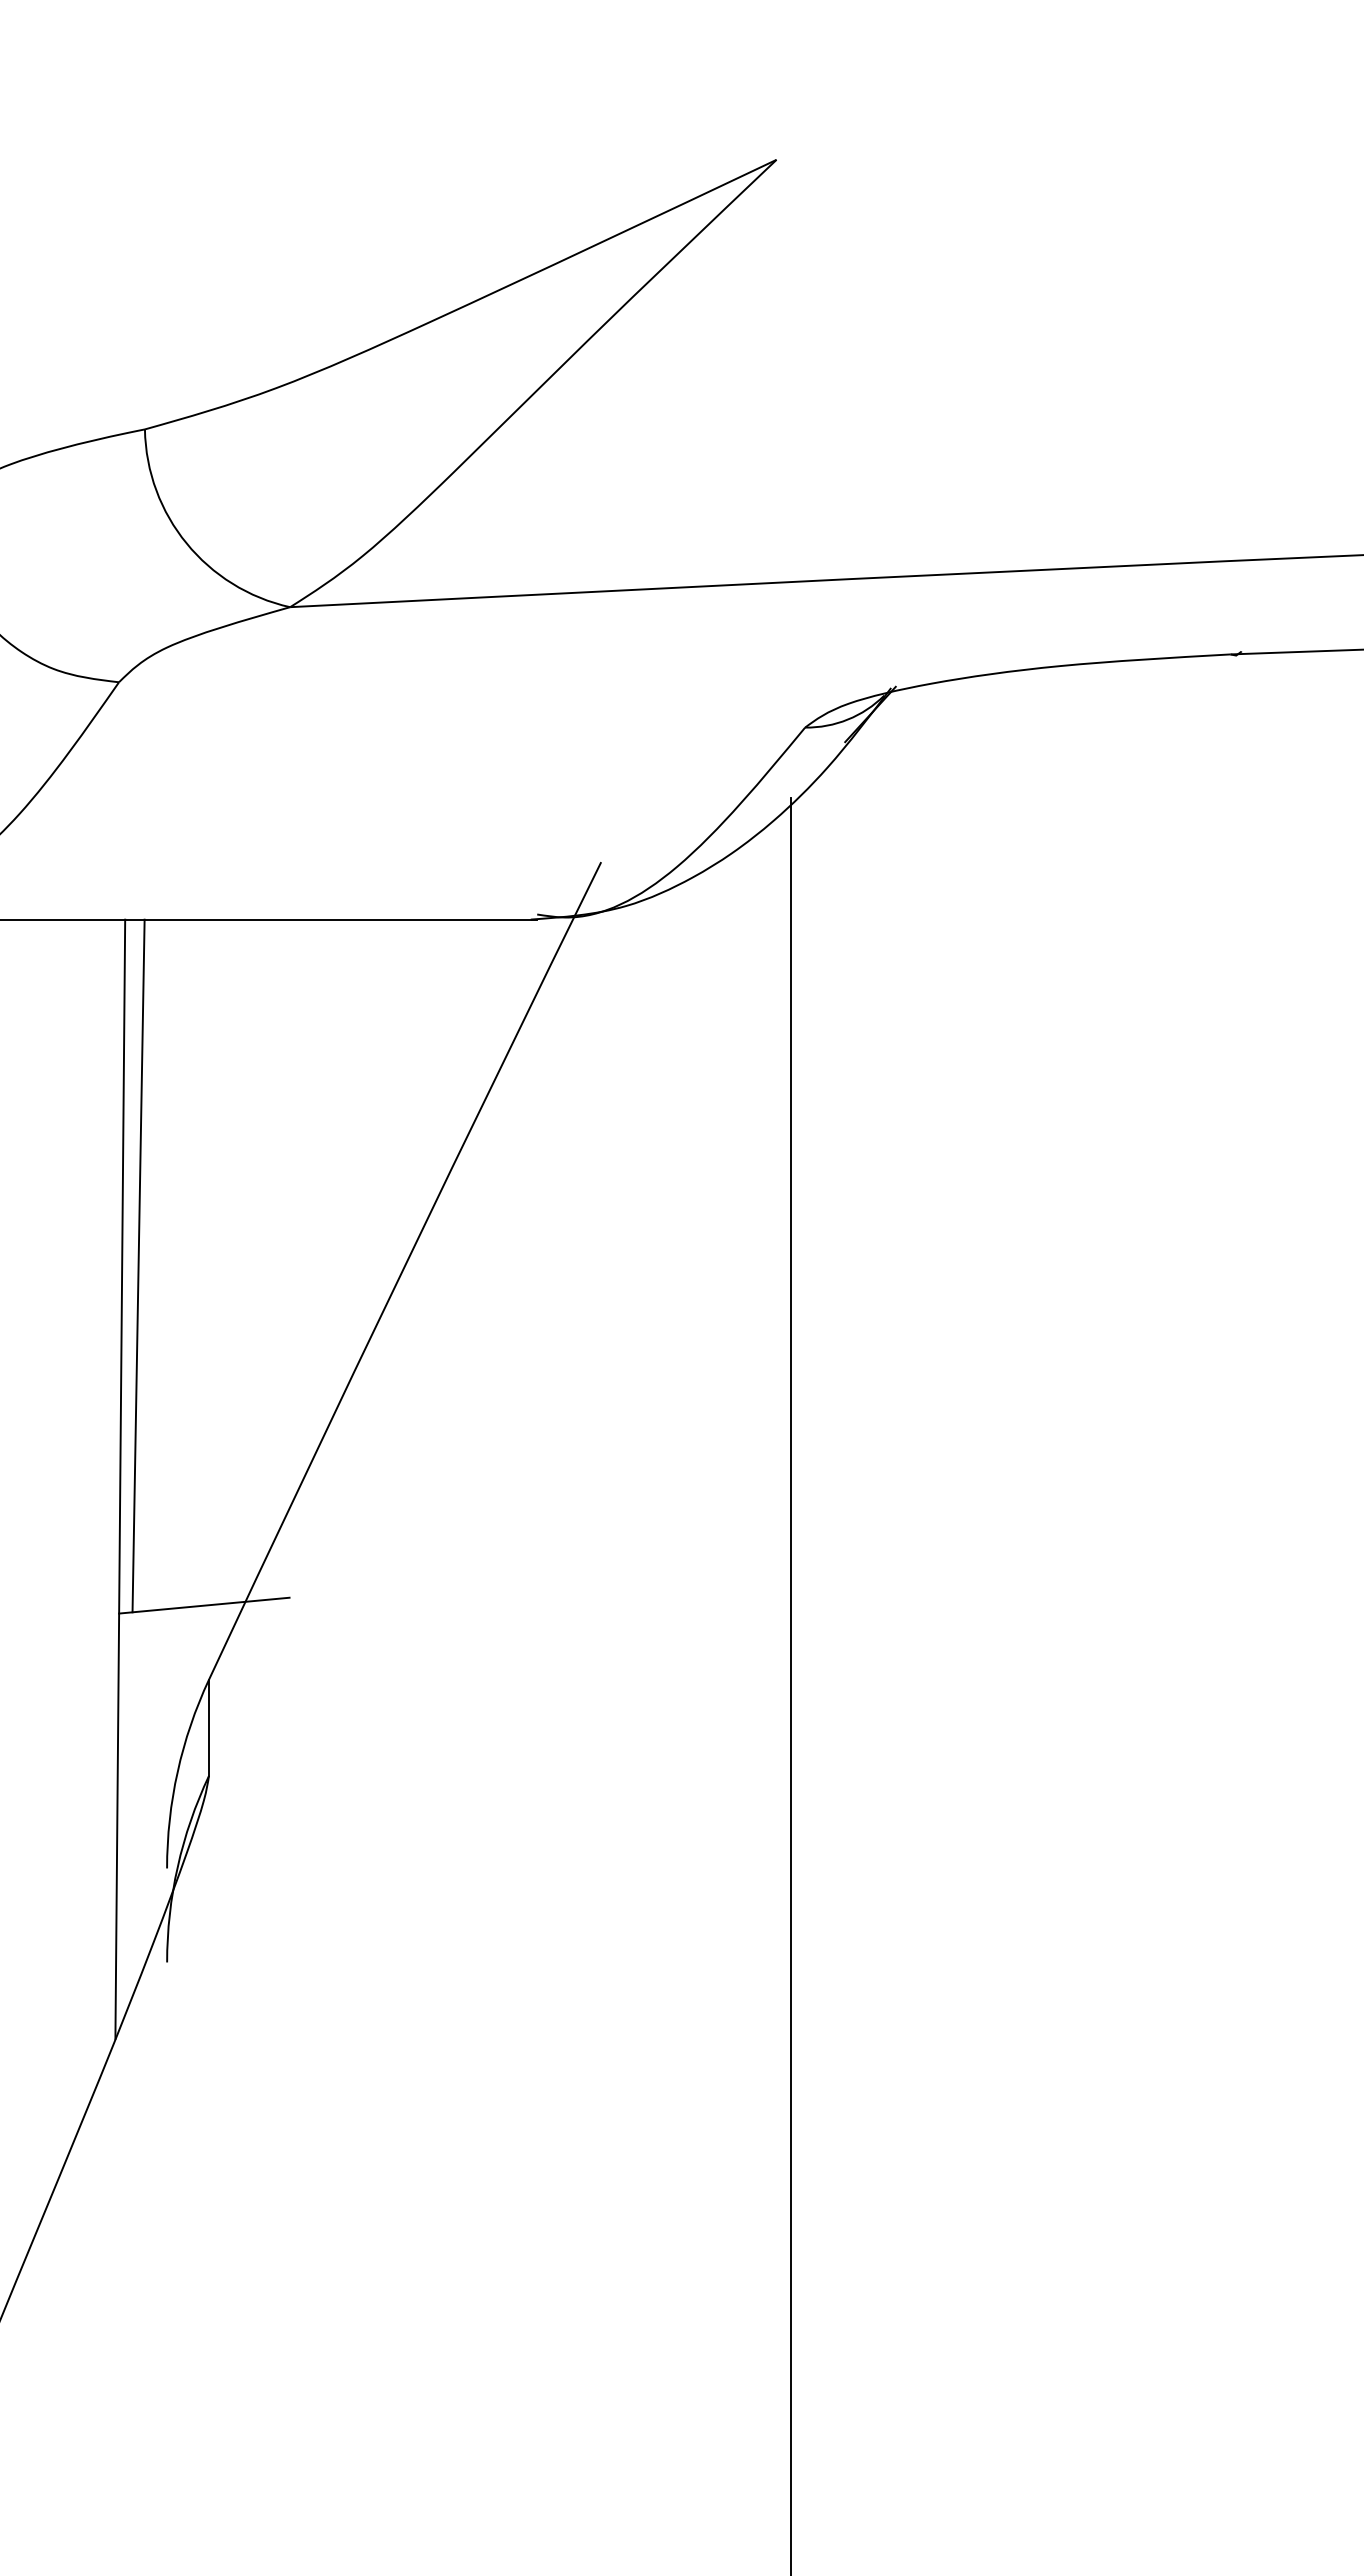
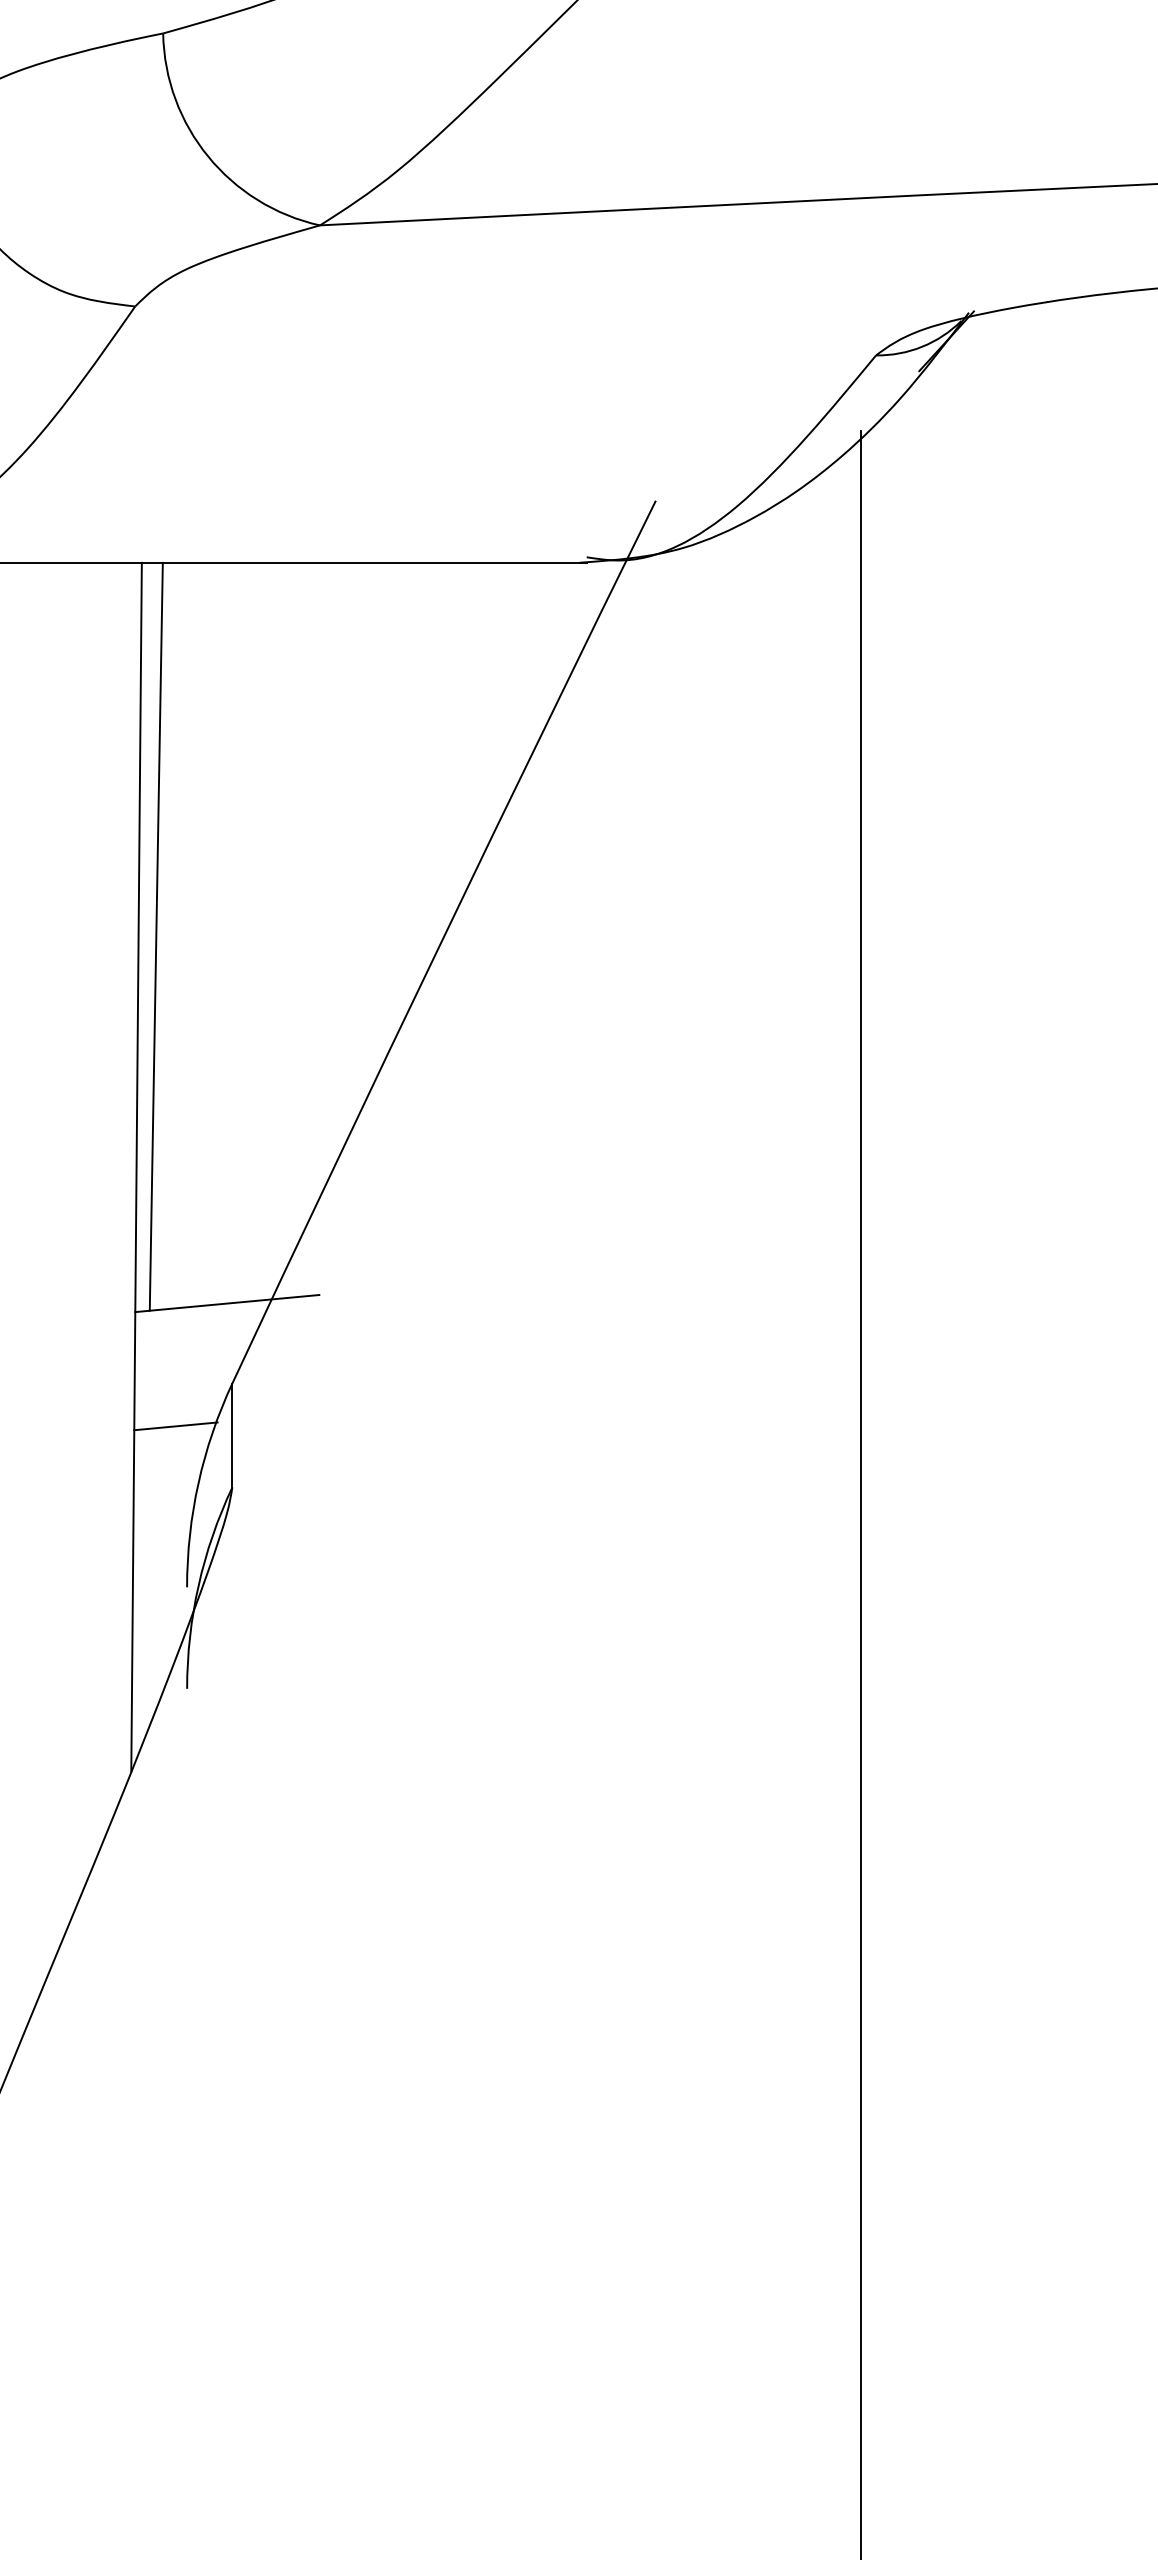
line: (156, 1718) -> (175, 1425), added

